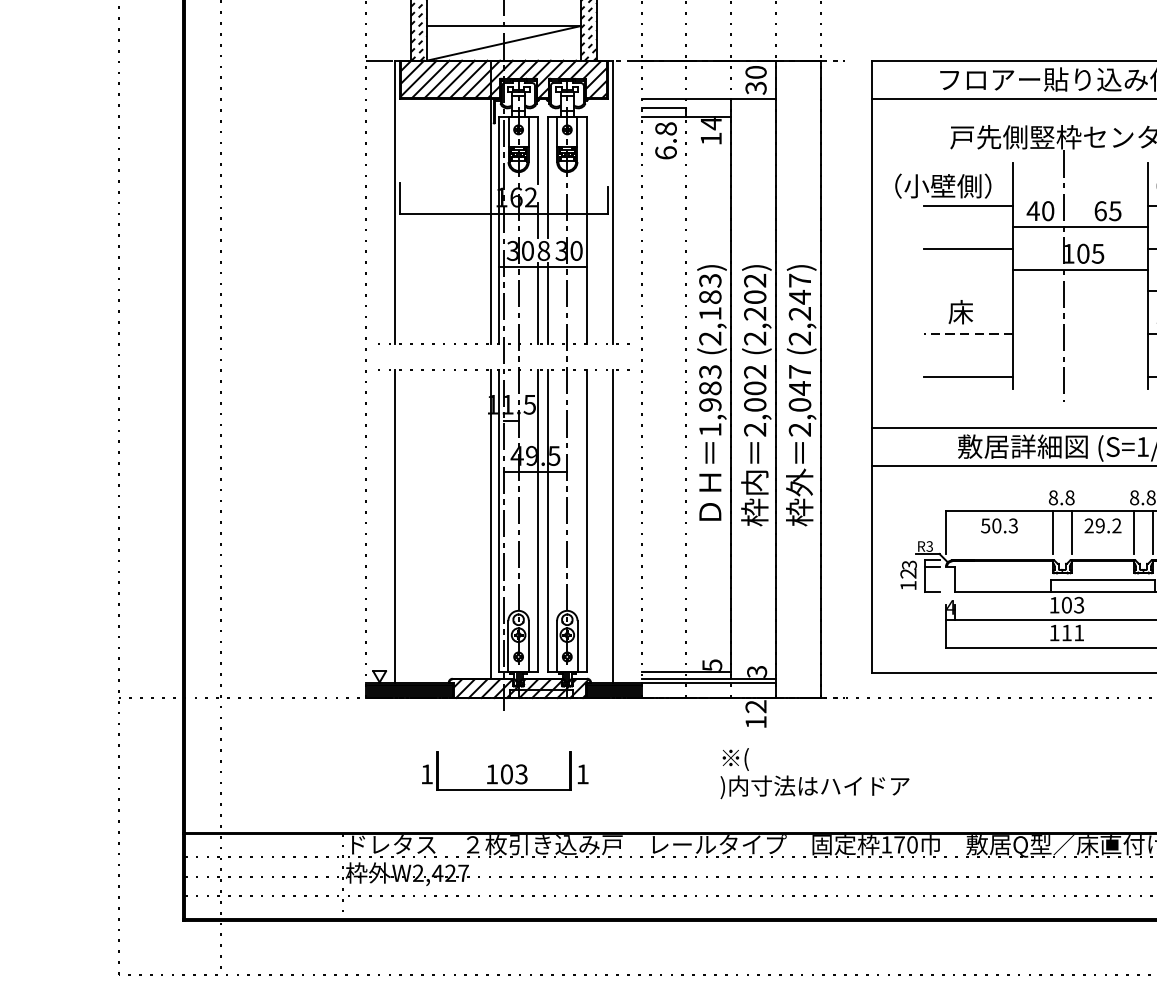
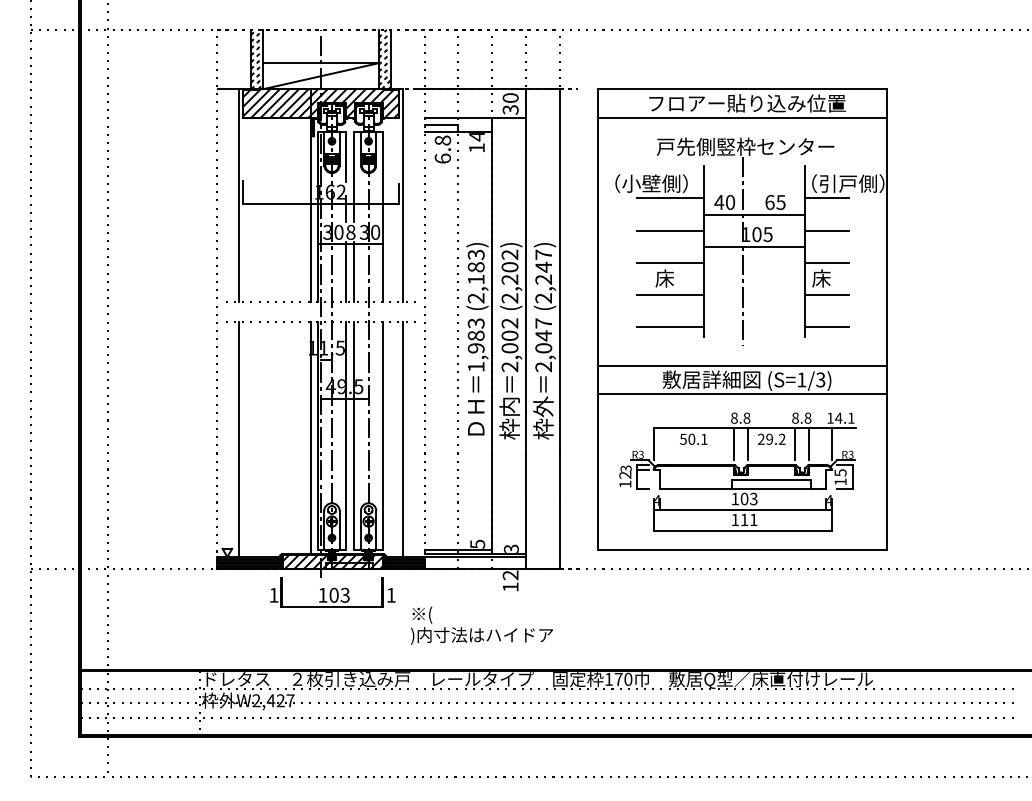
line: (968, 290) -> (670, 262), added
line: (968, 333) -> (670, 294), dashed -> solid
text: (1012, 524) -> (703, 438), 50.3 -> 50.1
part: (504, 770) -> (332, 592), moved
text: (814, 773) -> (481, 625), moved

